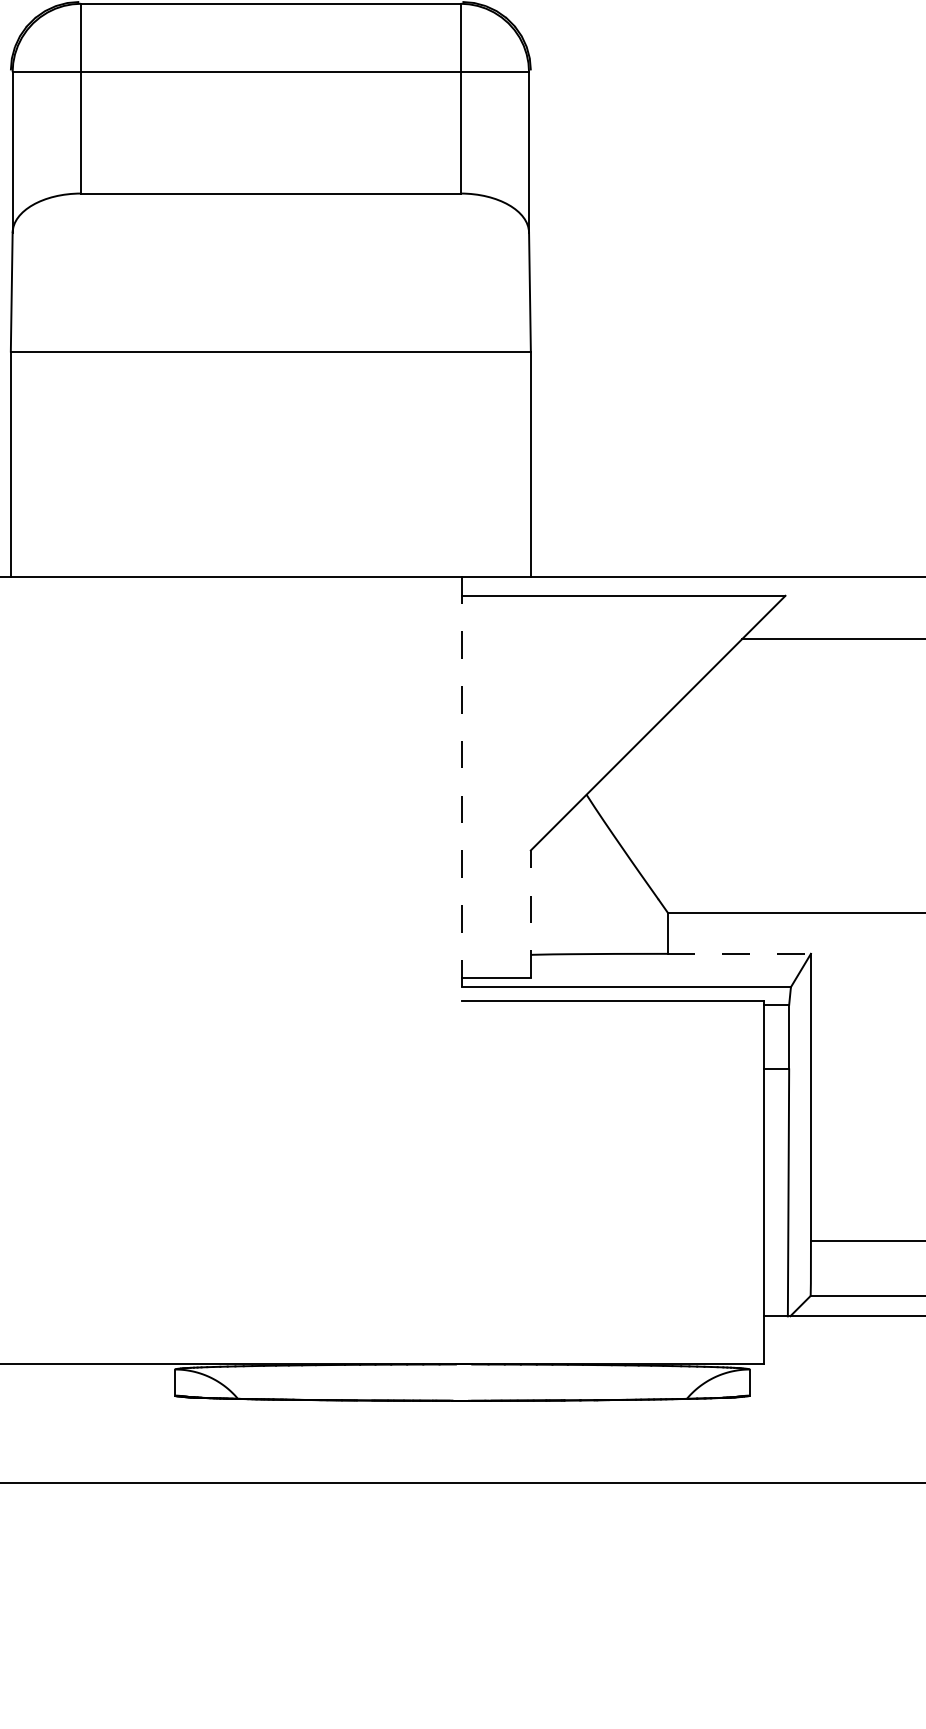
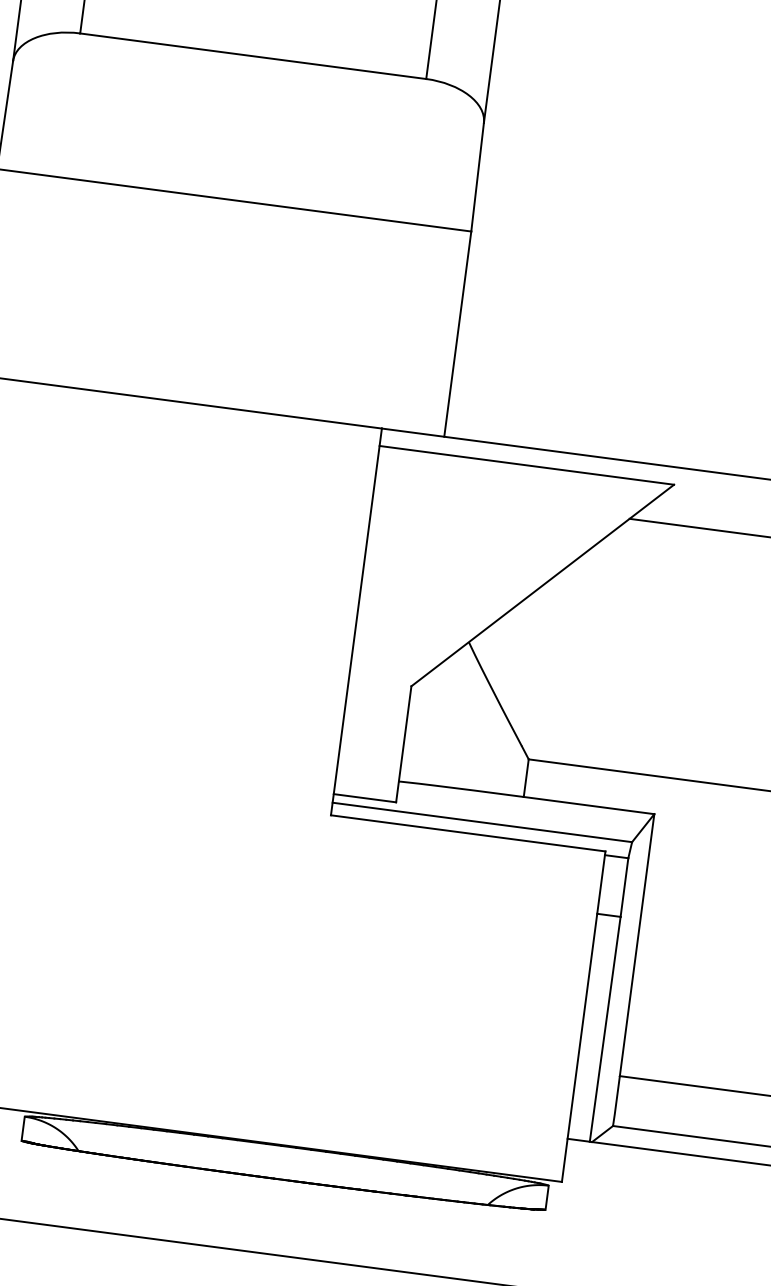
line: (462, 789) -> (356, 622), dashed -> solid
line: (530, 914) -> (403, 744), dashed -> solid
line: (739, 953) -> (589, 805), dashed -> solid

